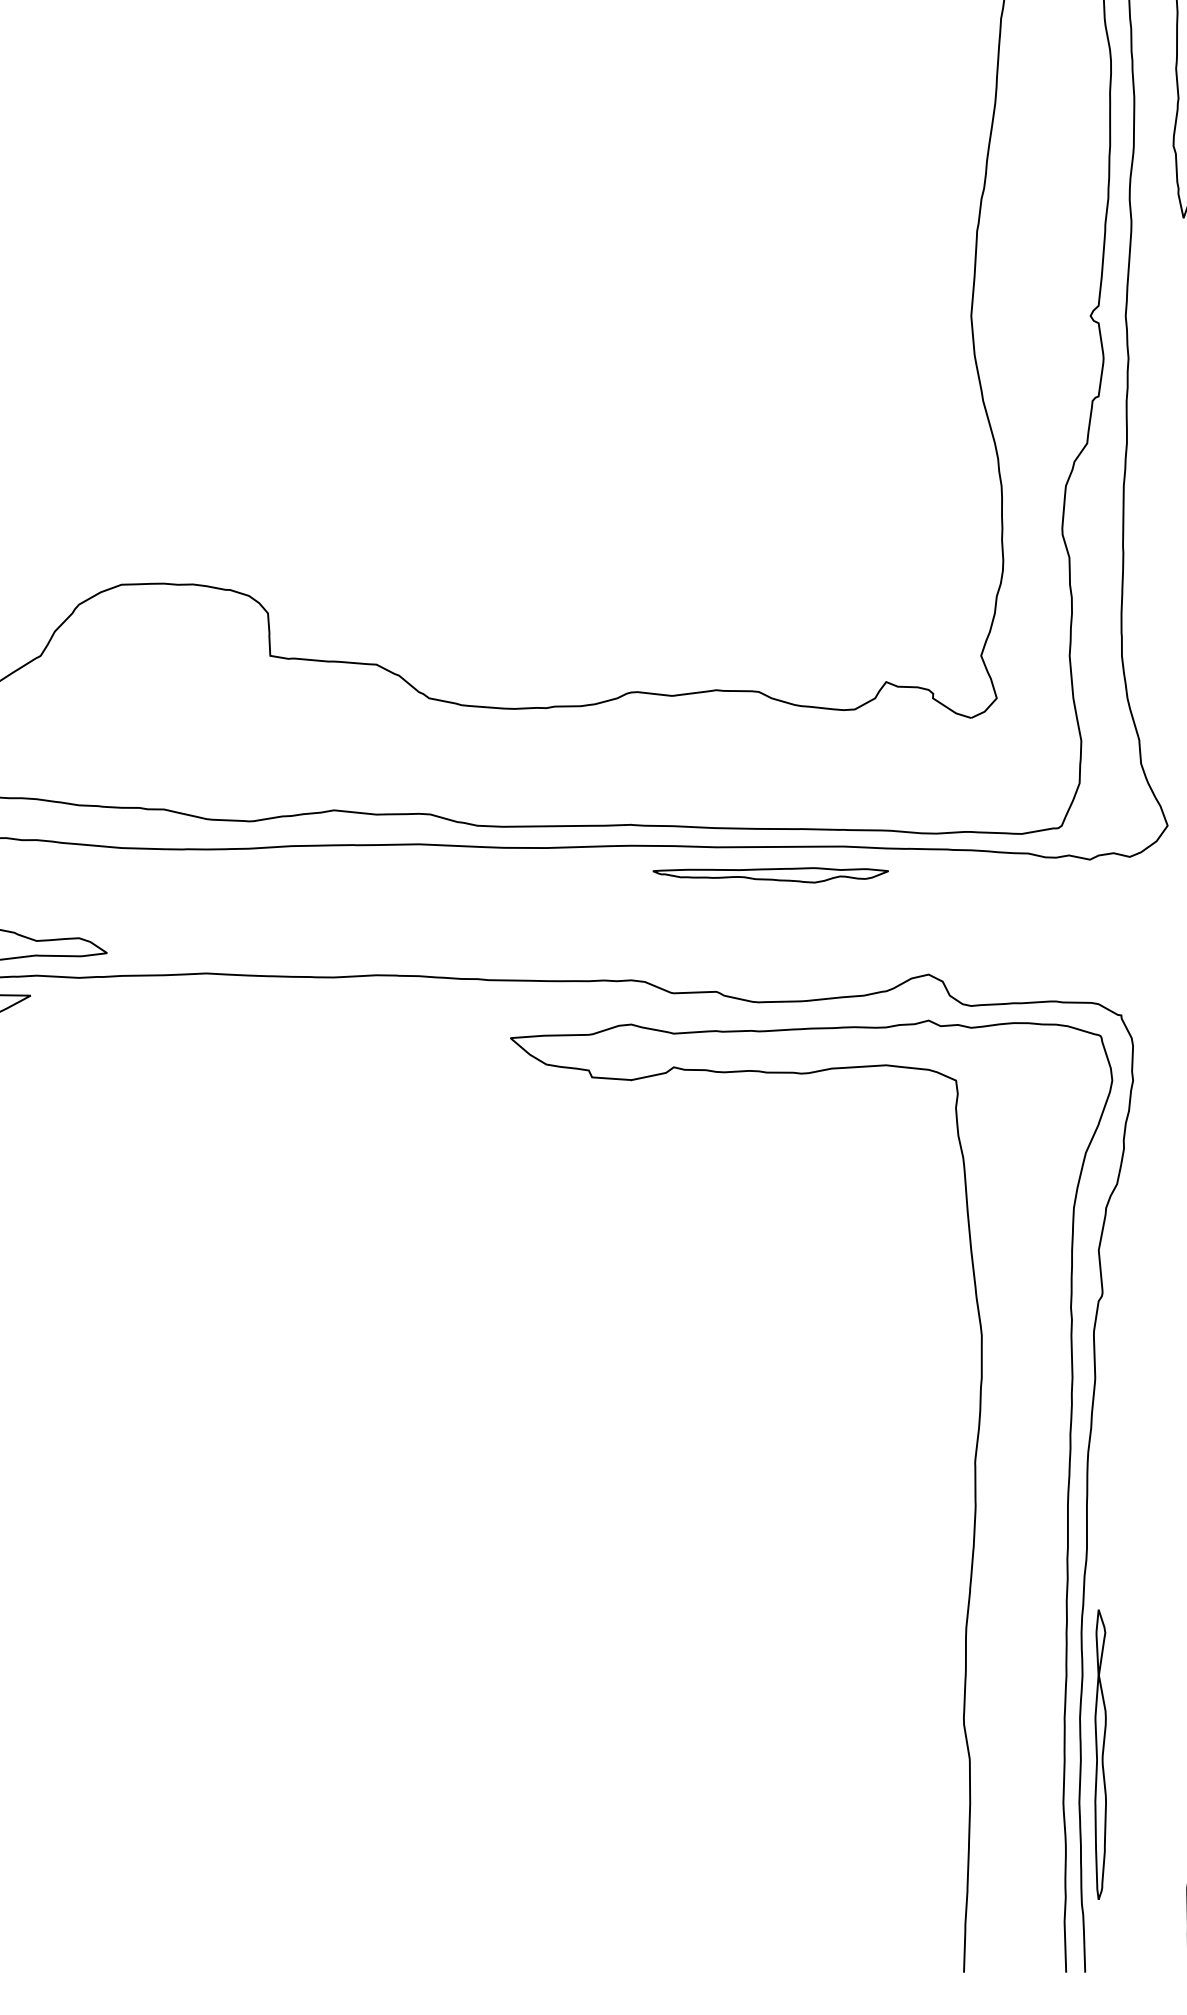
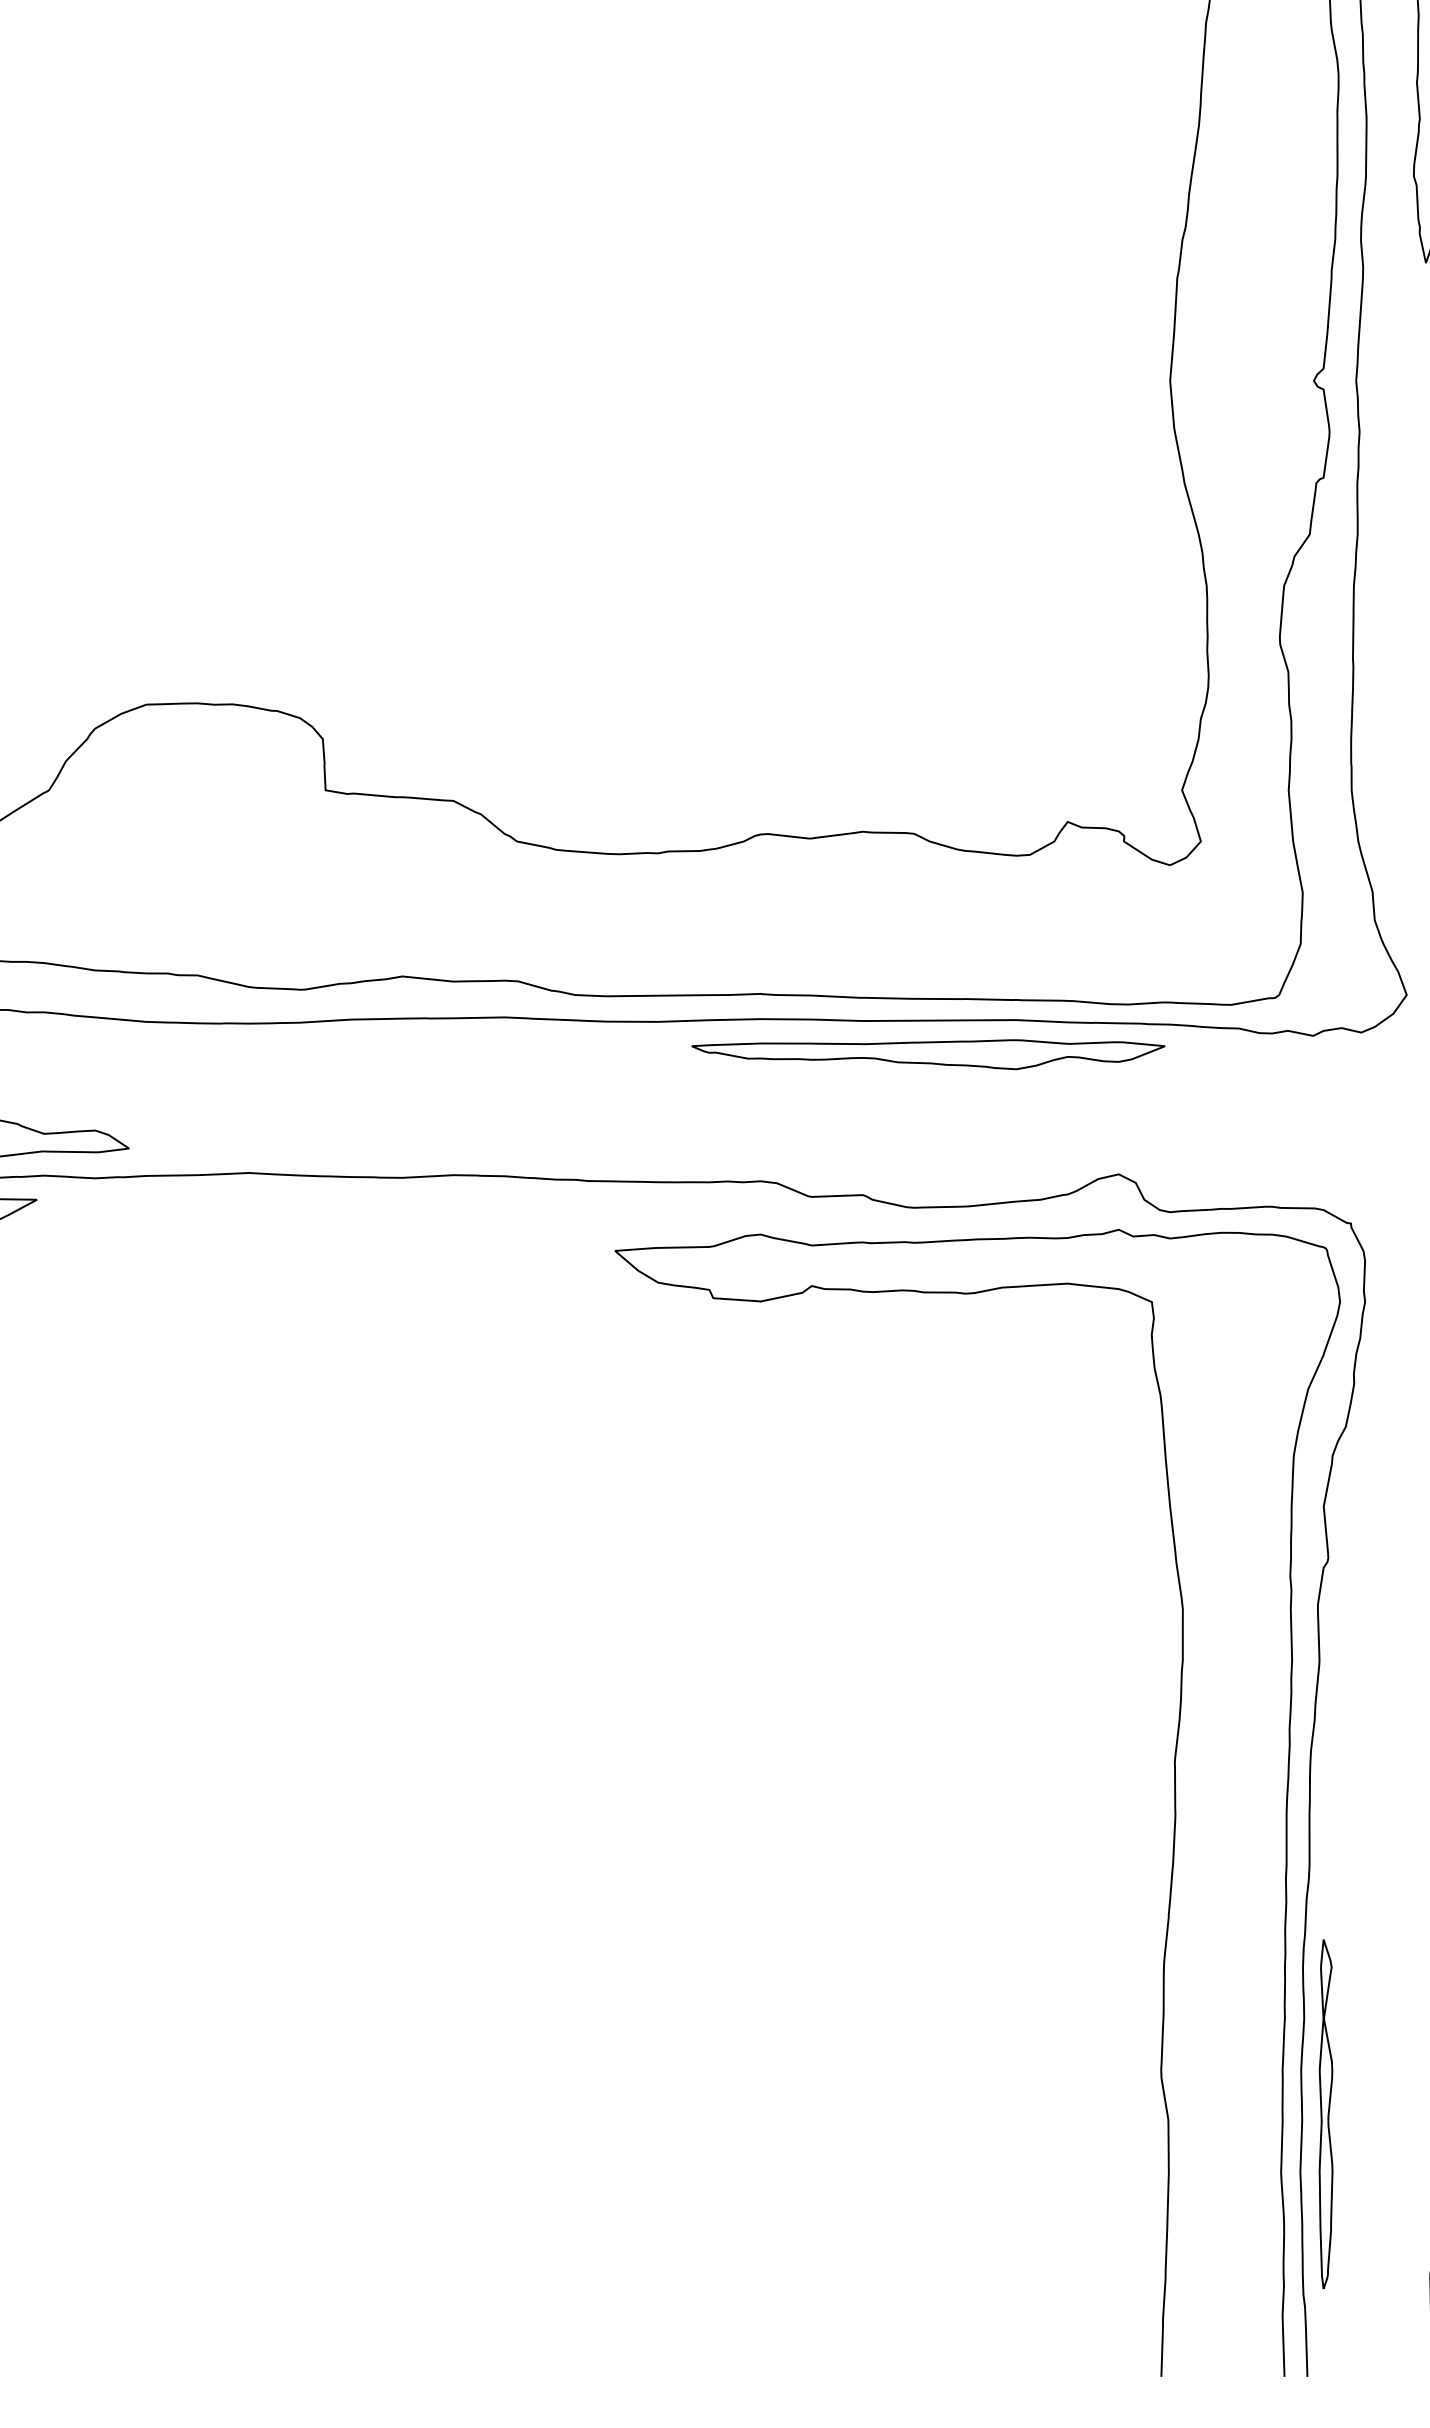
part: (770, 875) -> (928, 1054), size x1.67

